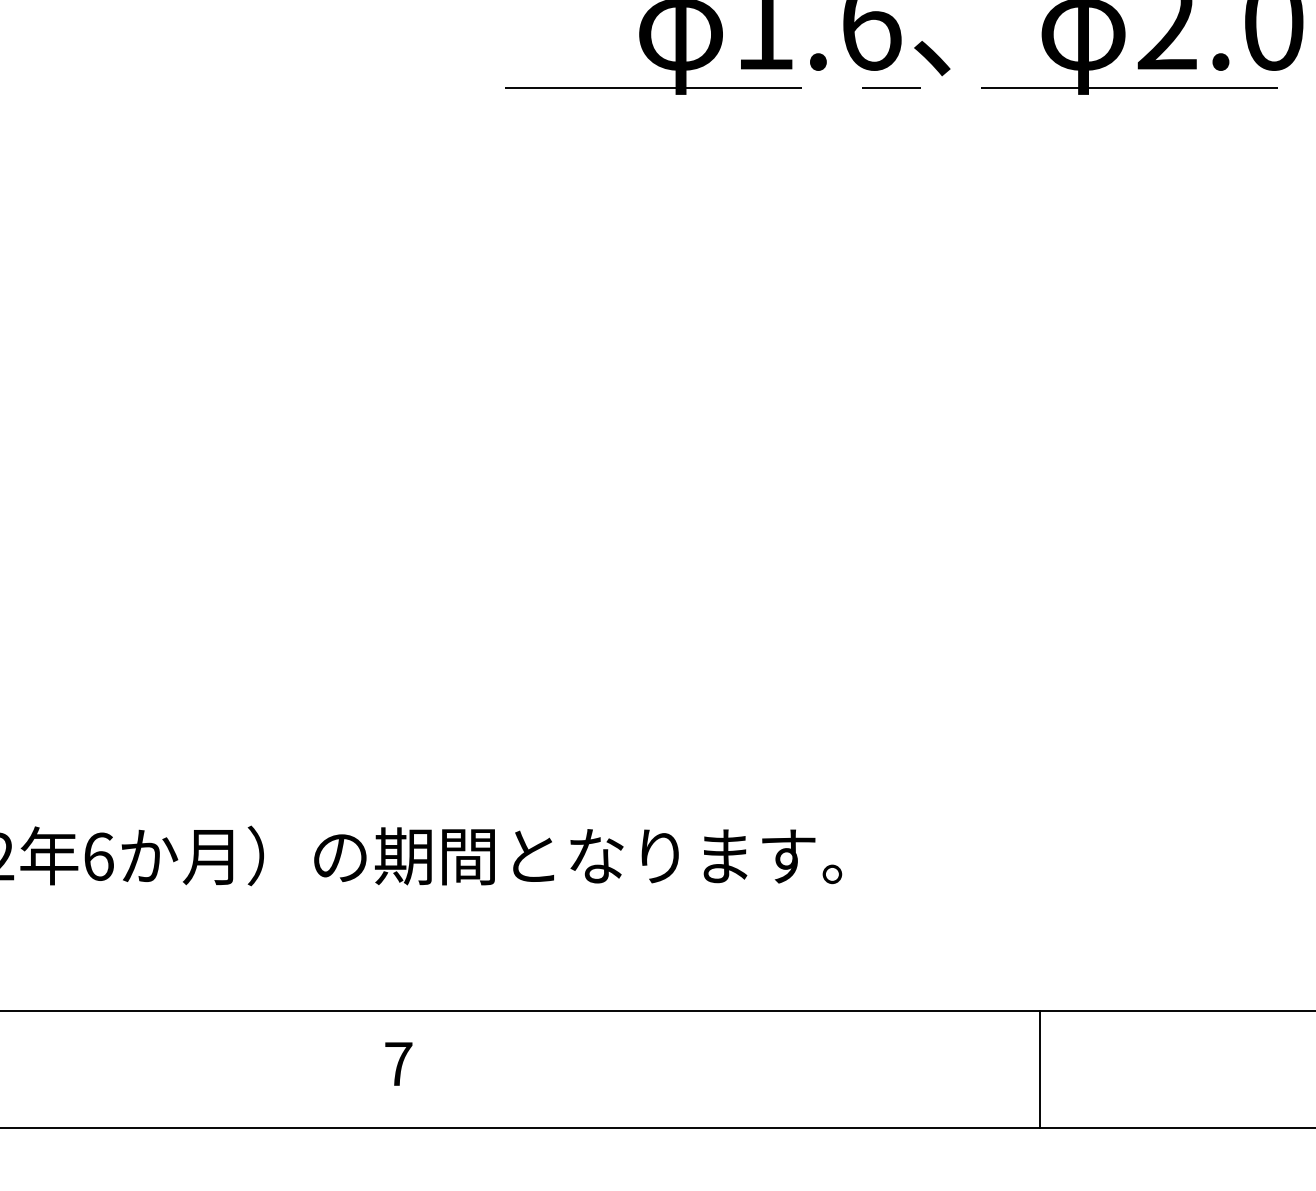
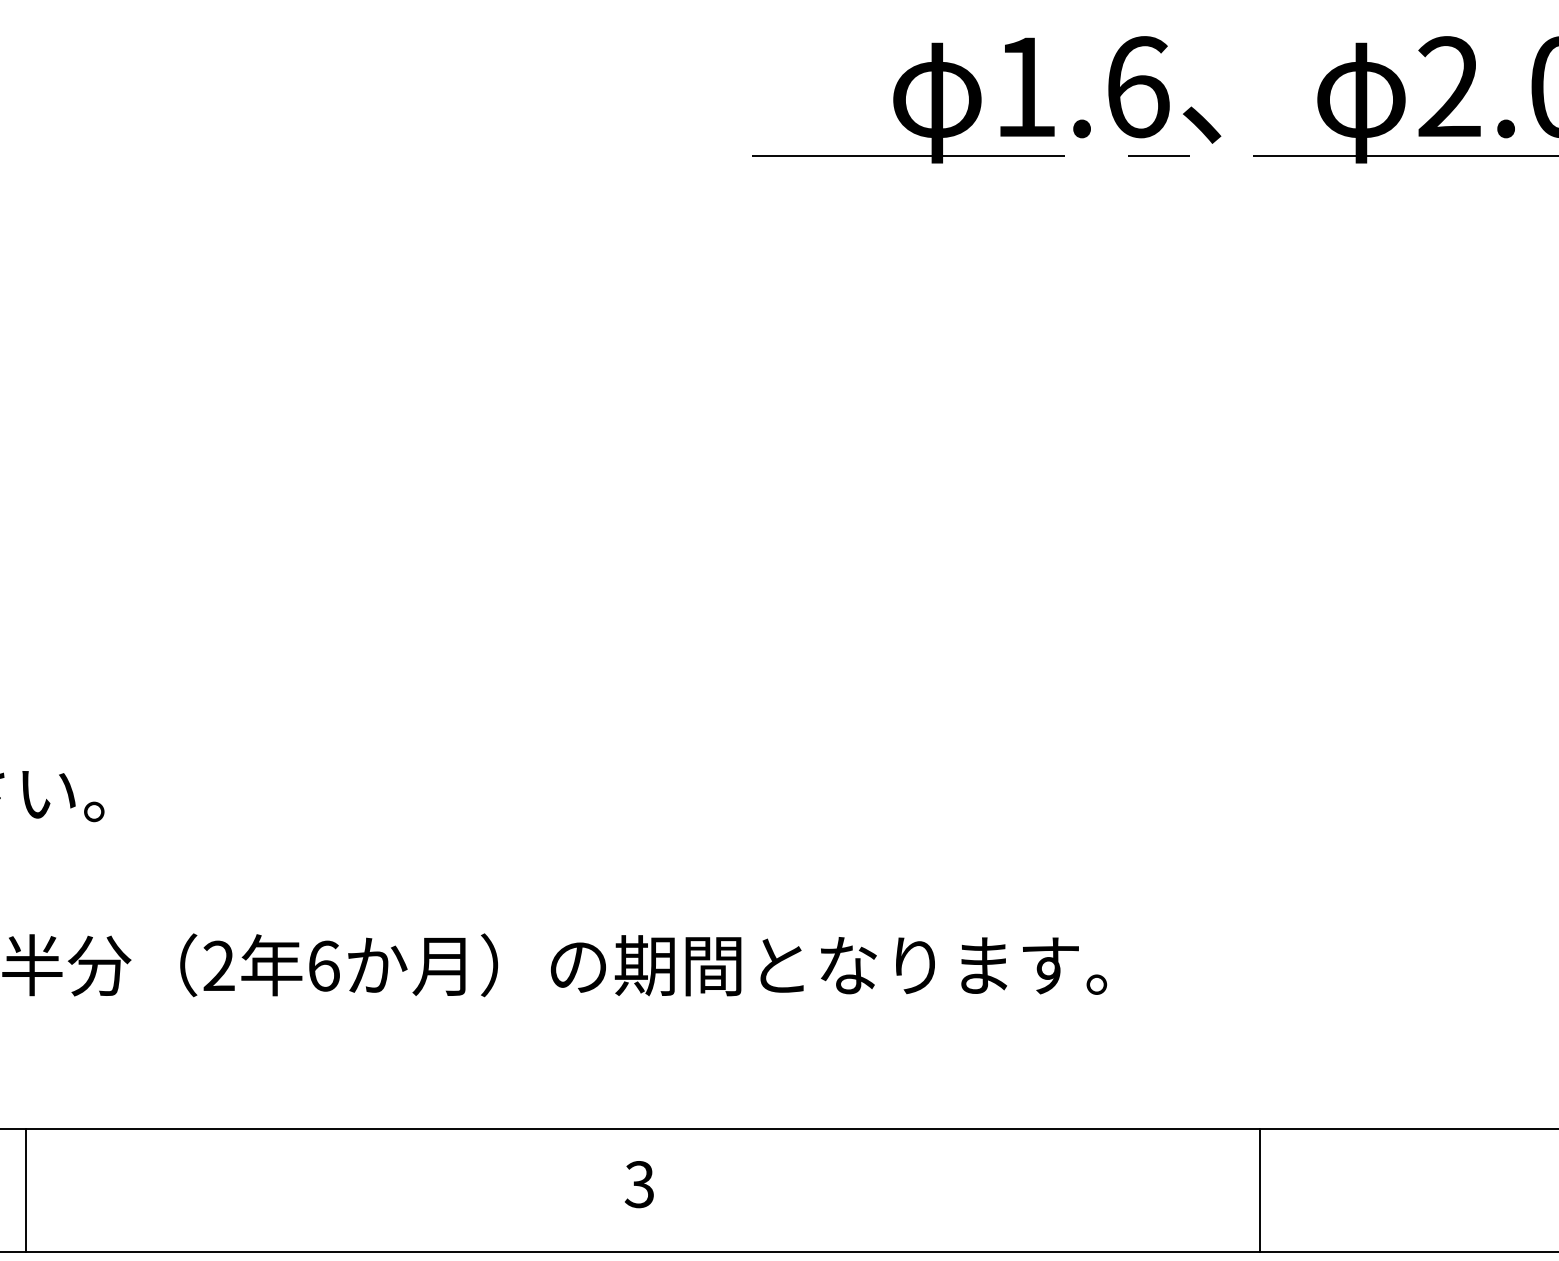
text: (398, 1064) -> (639, 1184), 7 -> 3
line: (1039, 1069) -> (1260, 1190), moved

